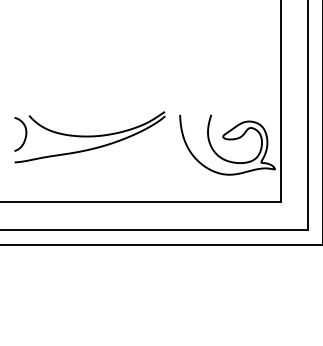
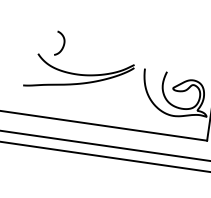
curve: (25, 134) -> (63, 44), moved

